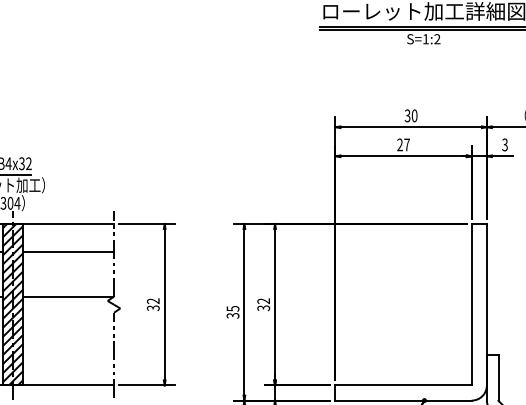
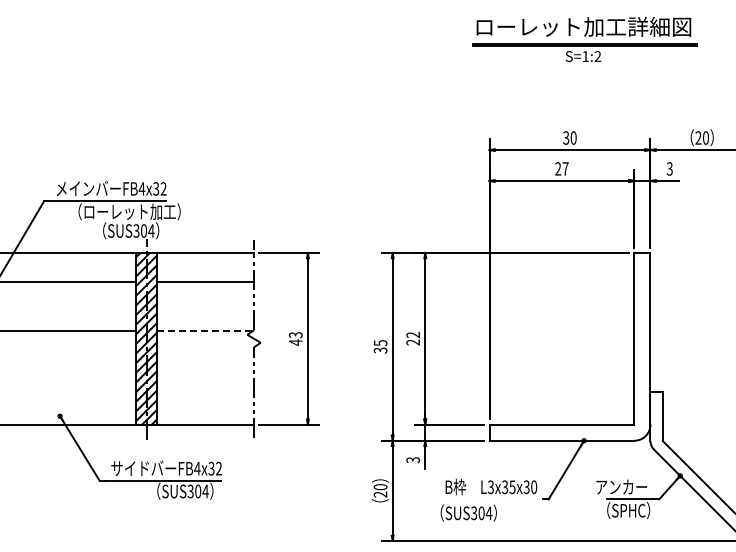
line: (68, 296) -> (205, 330), solid -> dashed
text: (153, 304) -> (295, 338), 32 -> 43
text: (264, 308) -> (413, 342), 32 -> 22

